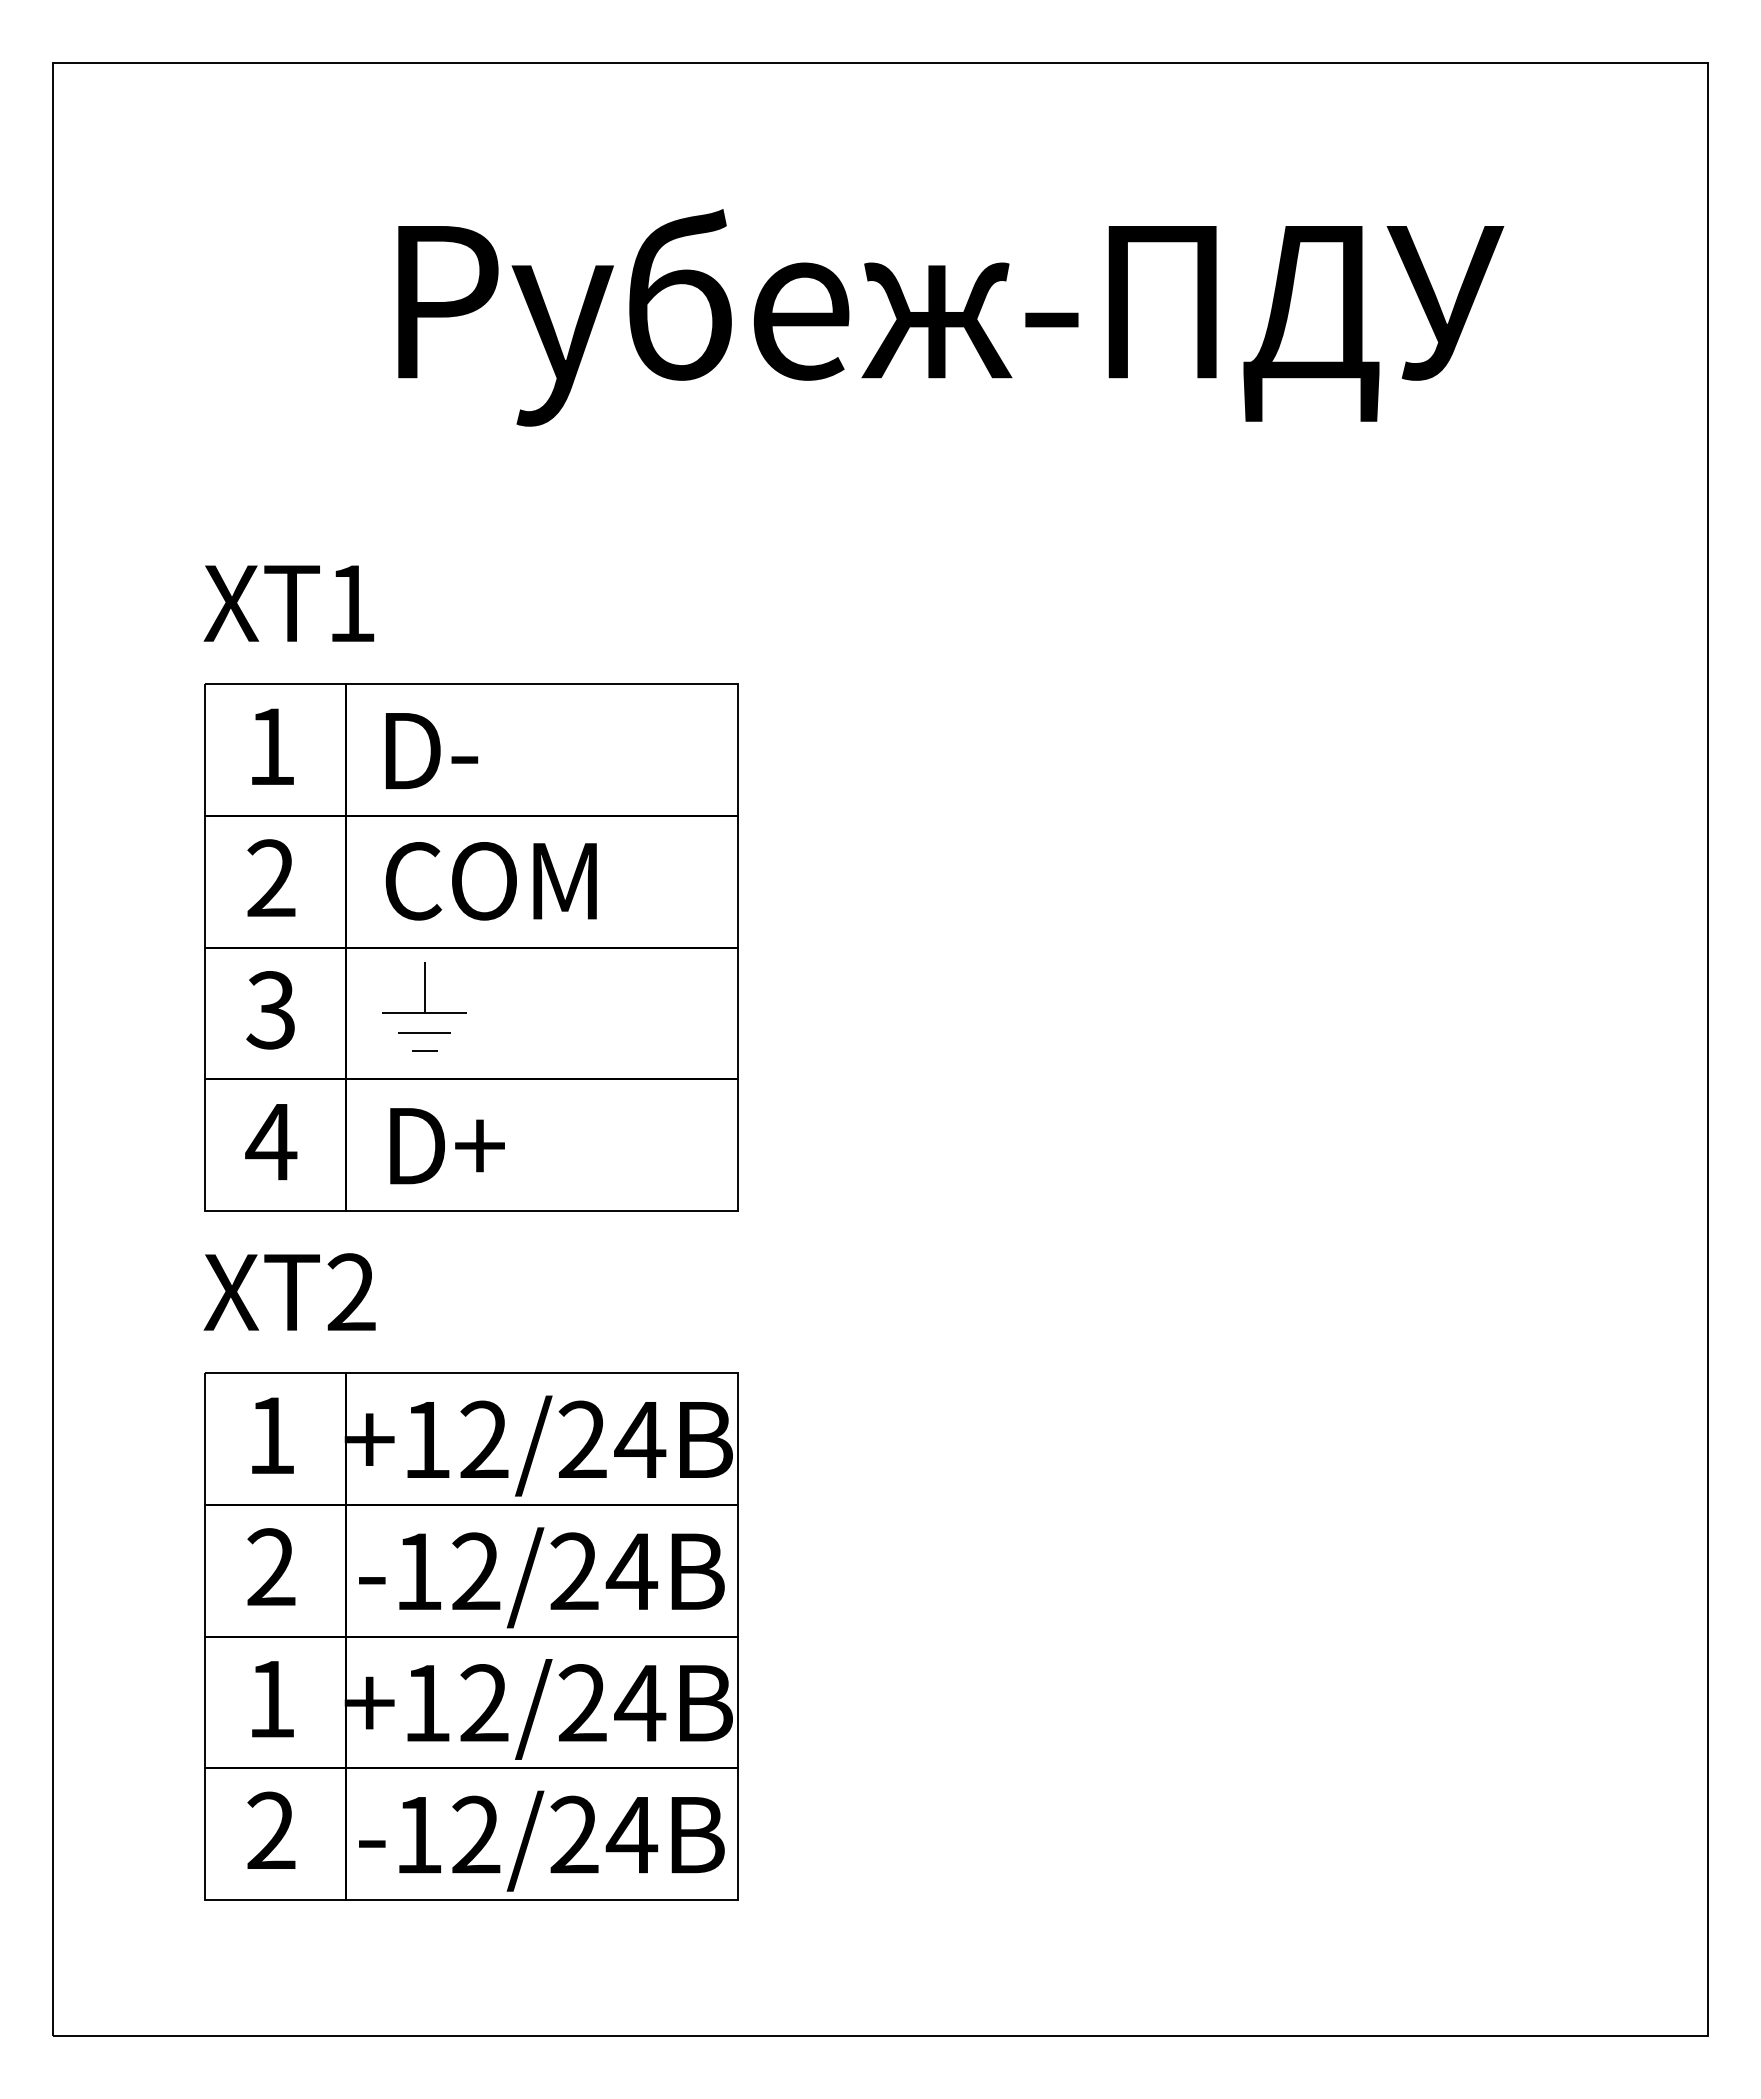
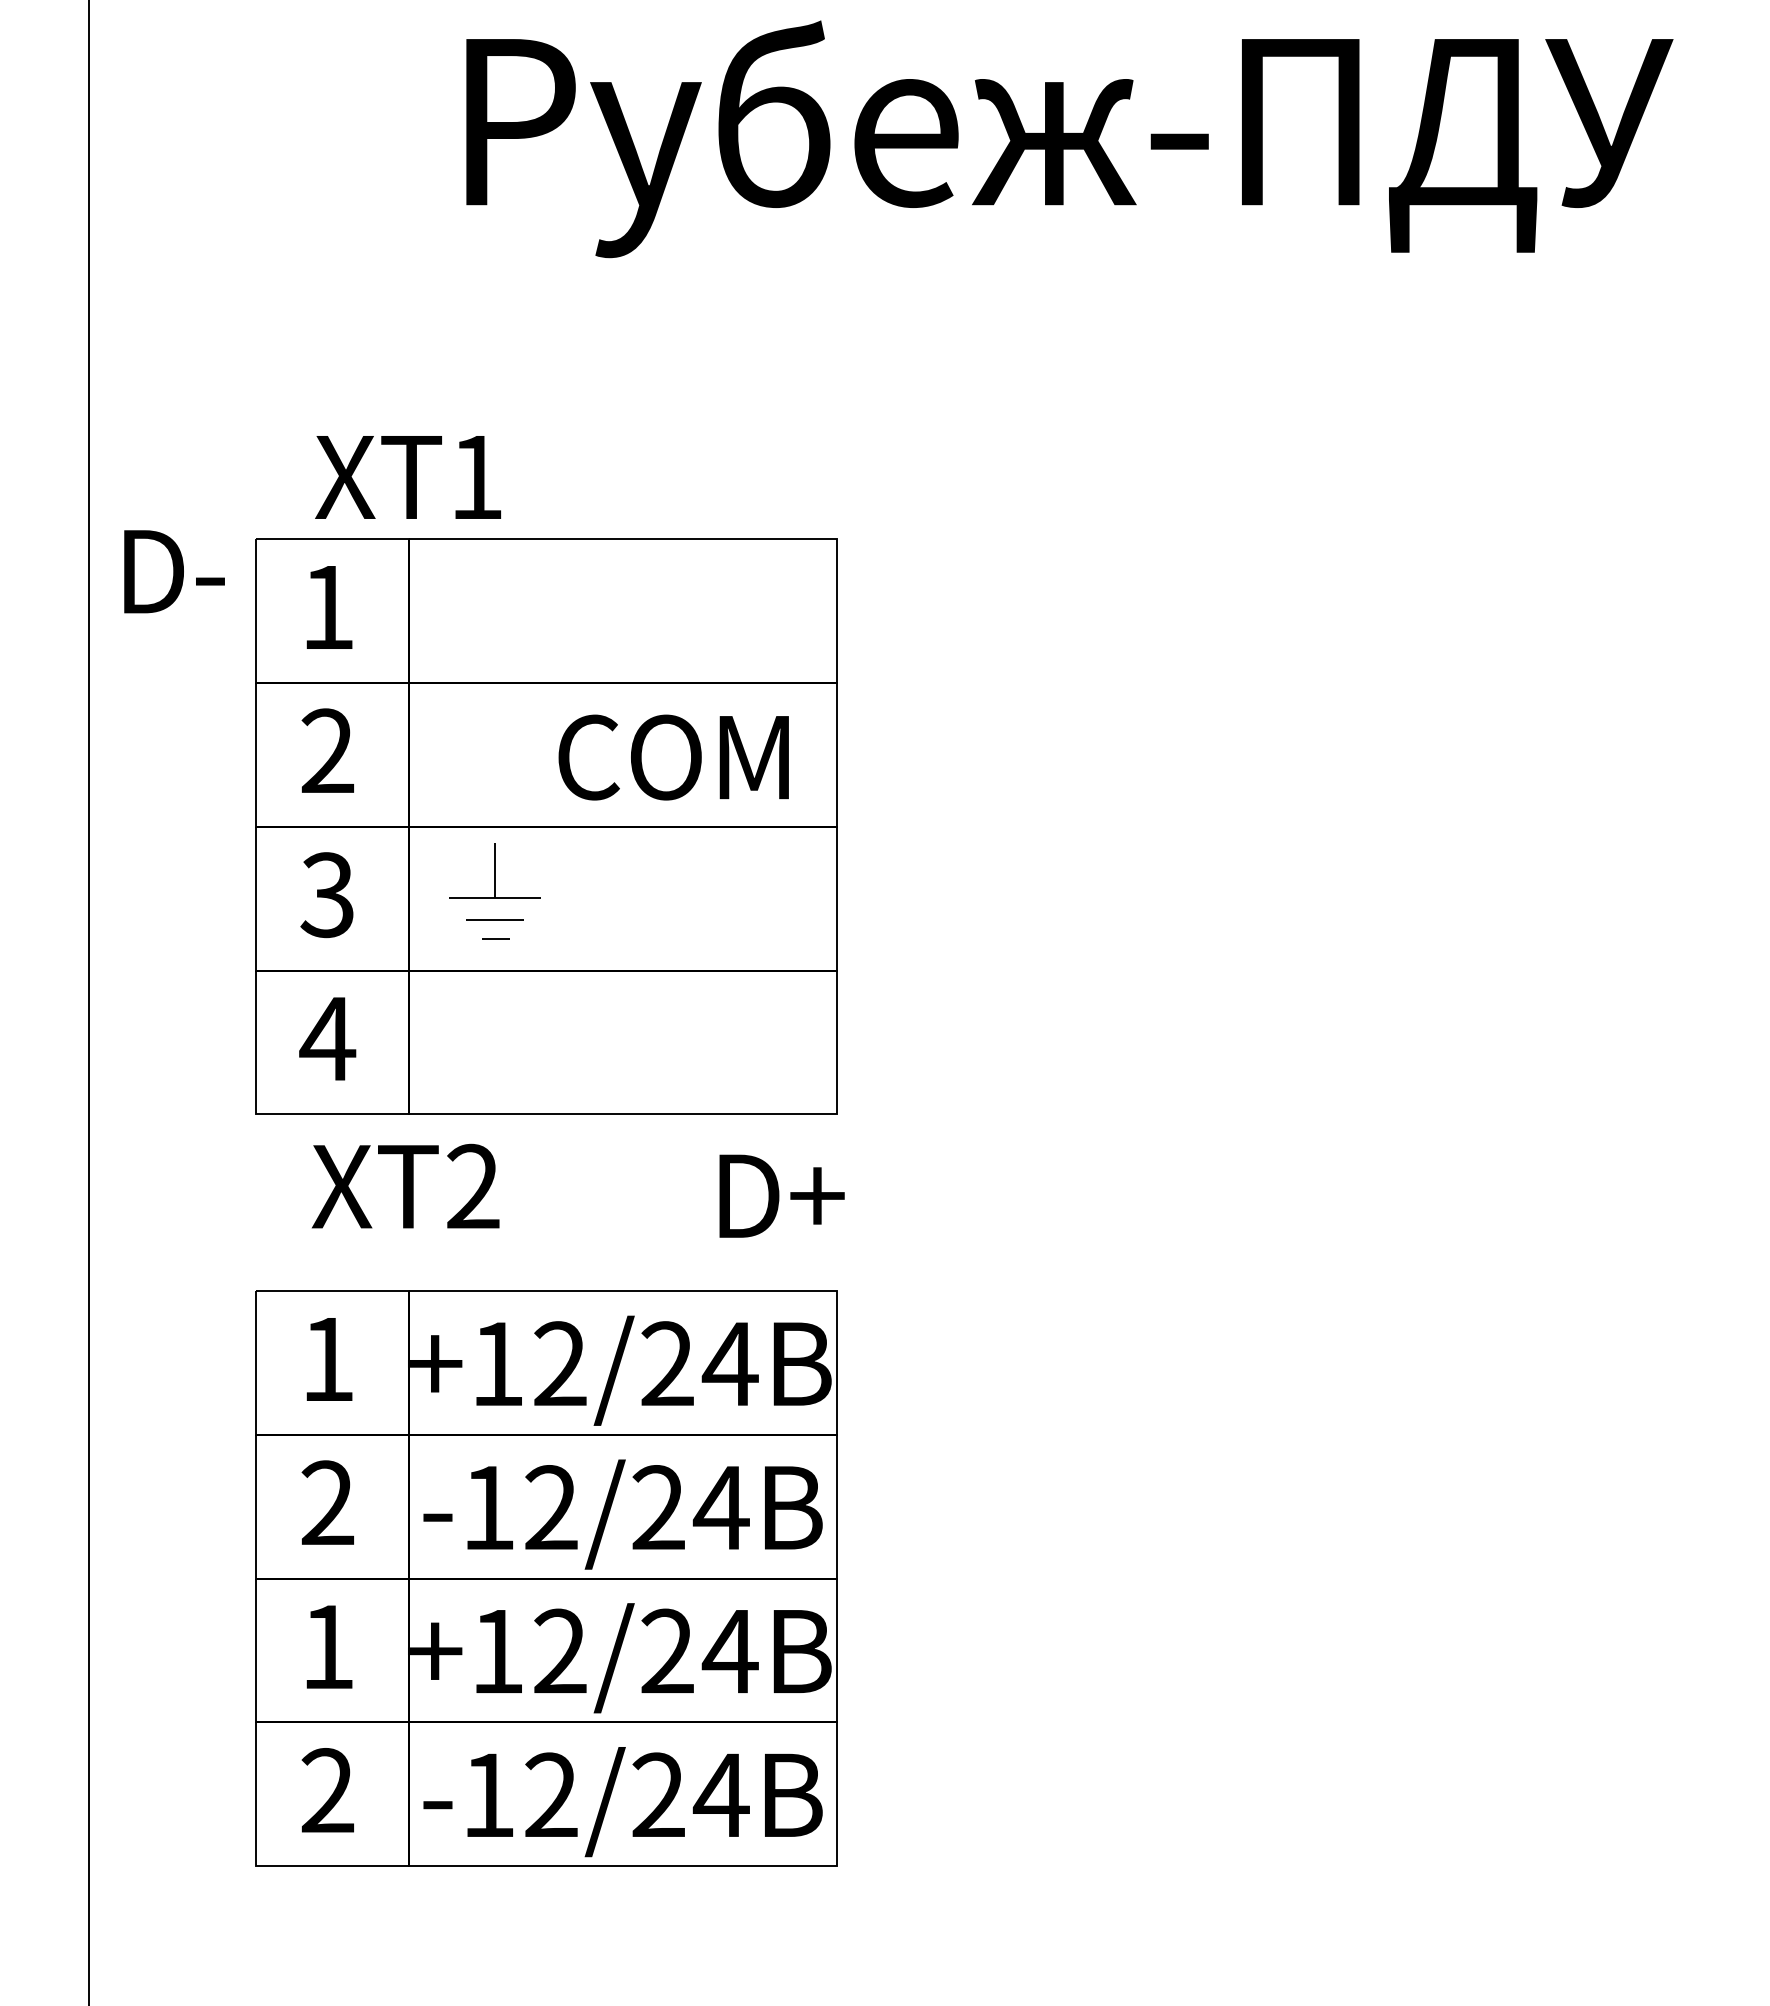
text: (288, 603) -> (407, 477), moved
text: (431, 750) -> (174, 571), moved
text: (490, 881) -> (672, 757), moved
text: (447, 1146) -> (782, 1196), moved
text: (289, 1291) -> (405, 1185), moved

